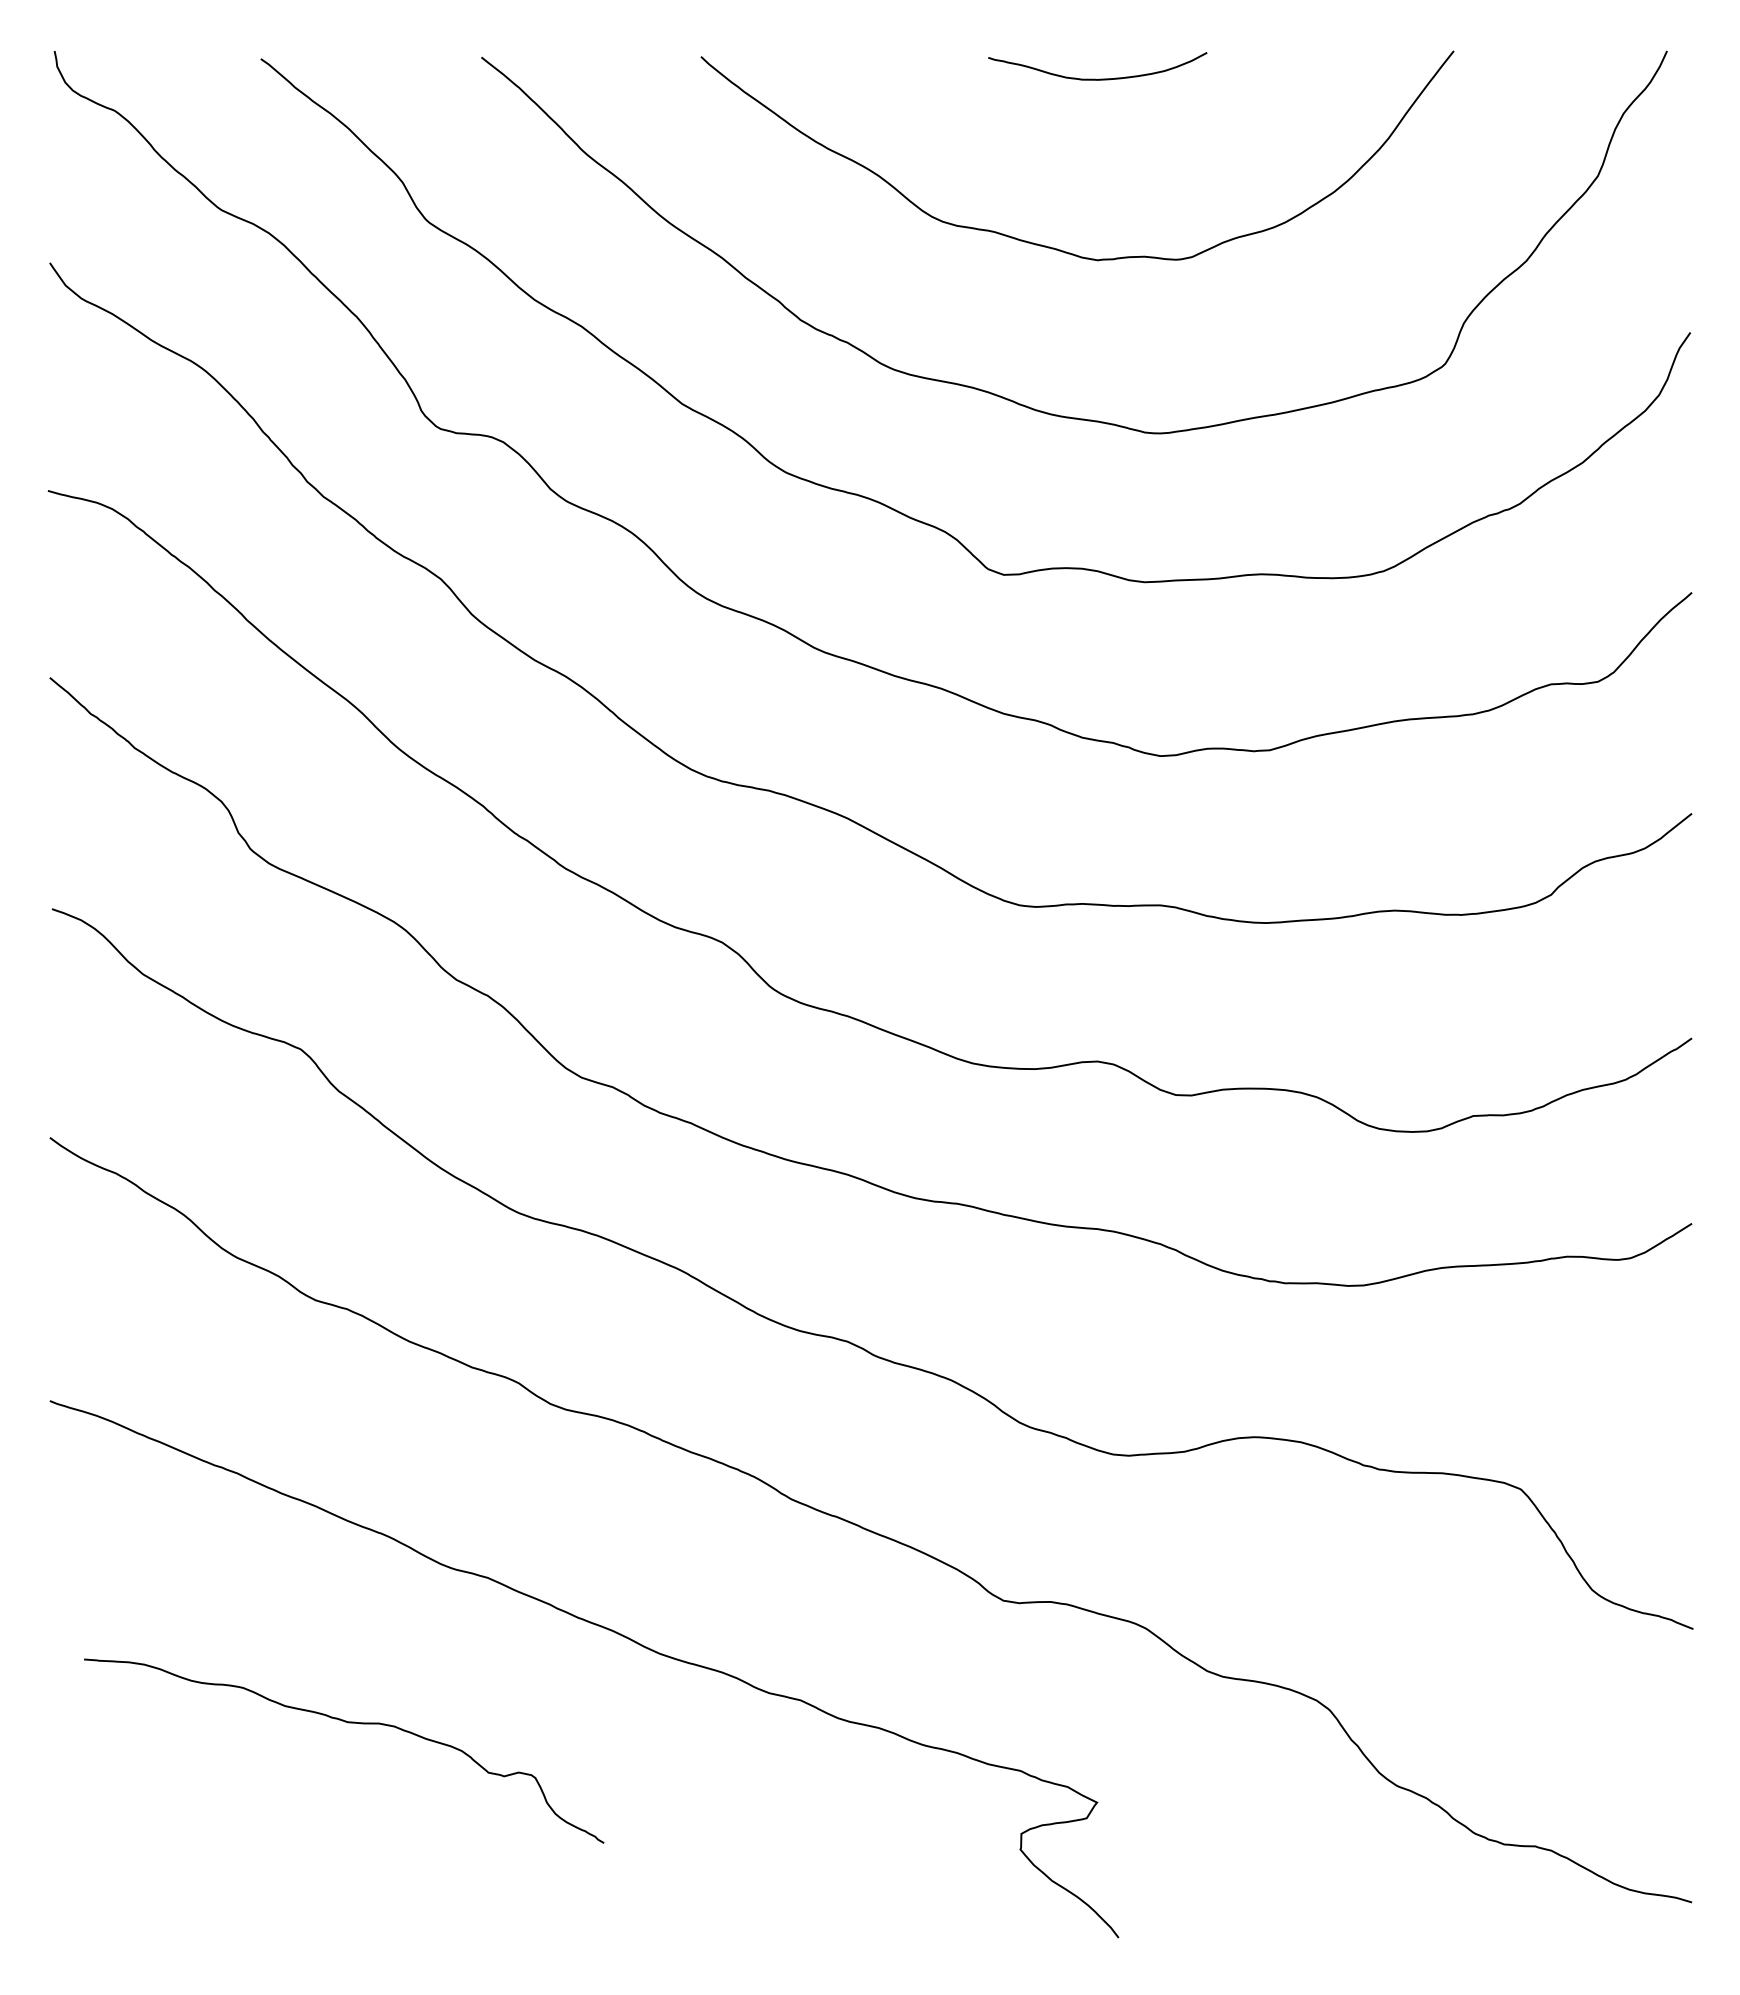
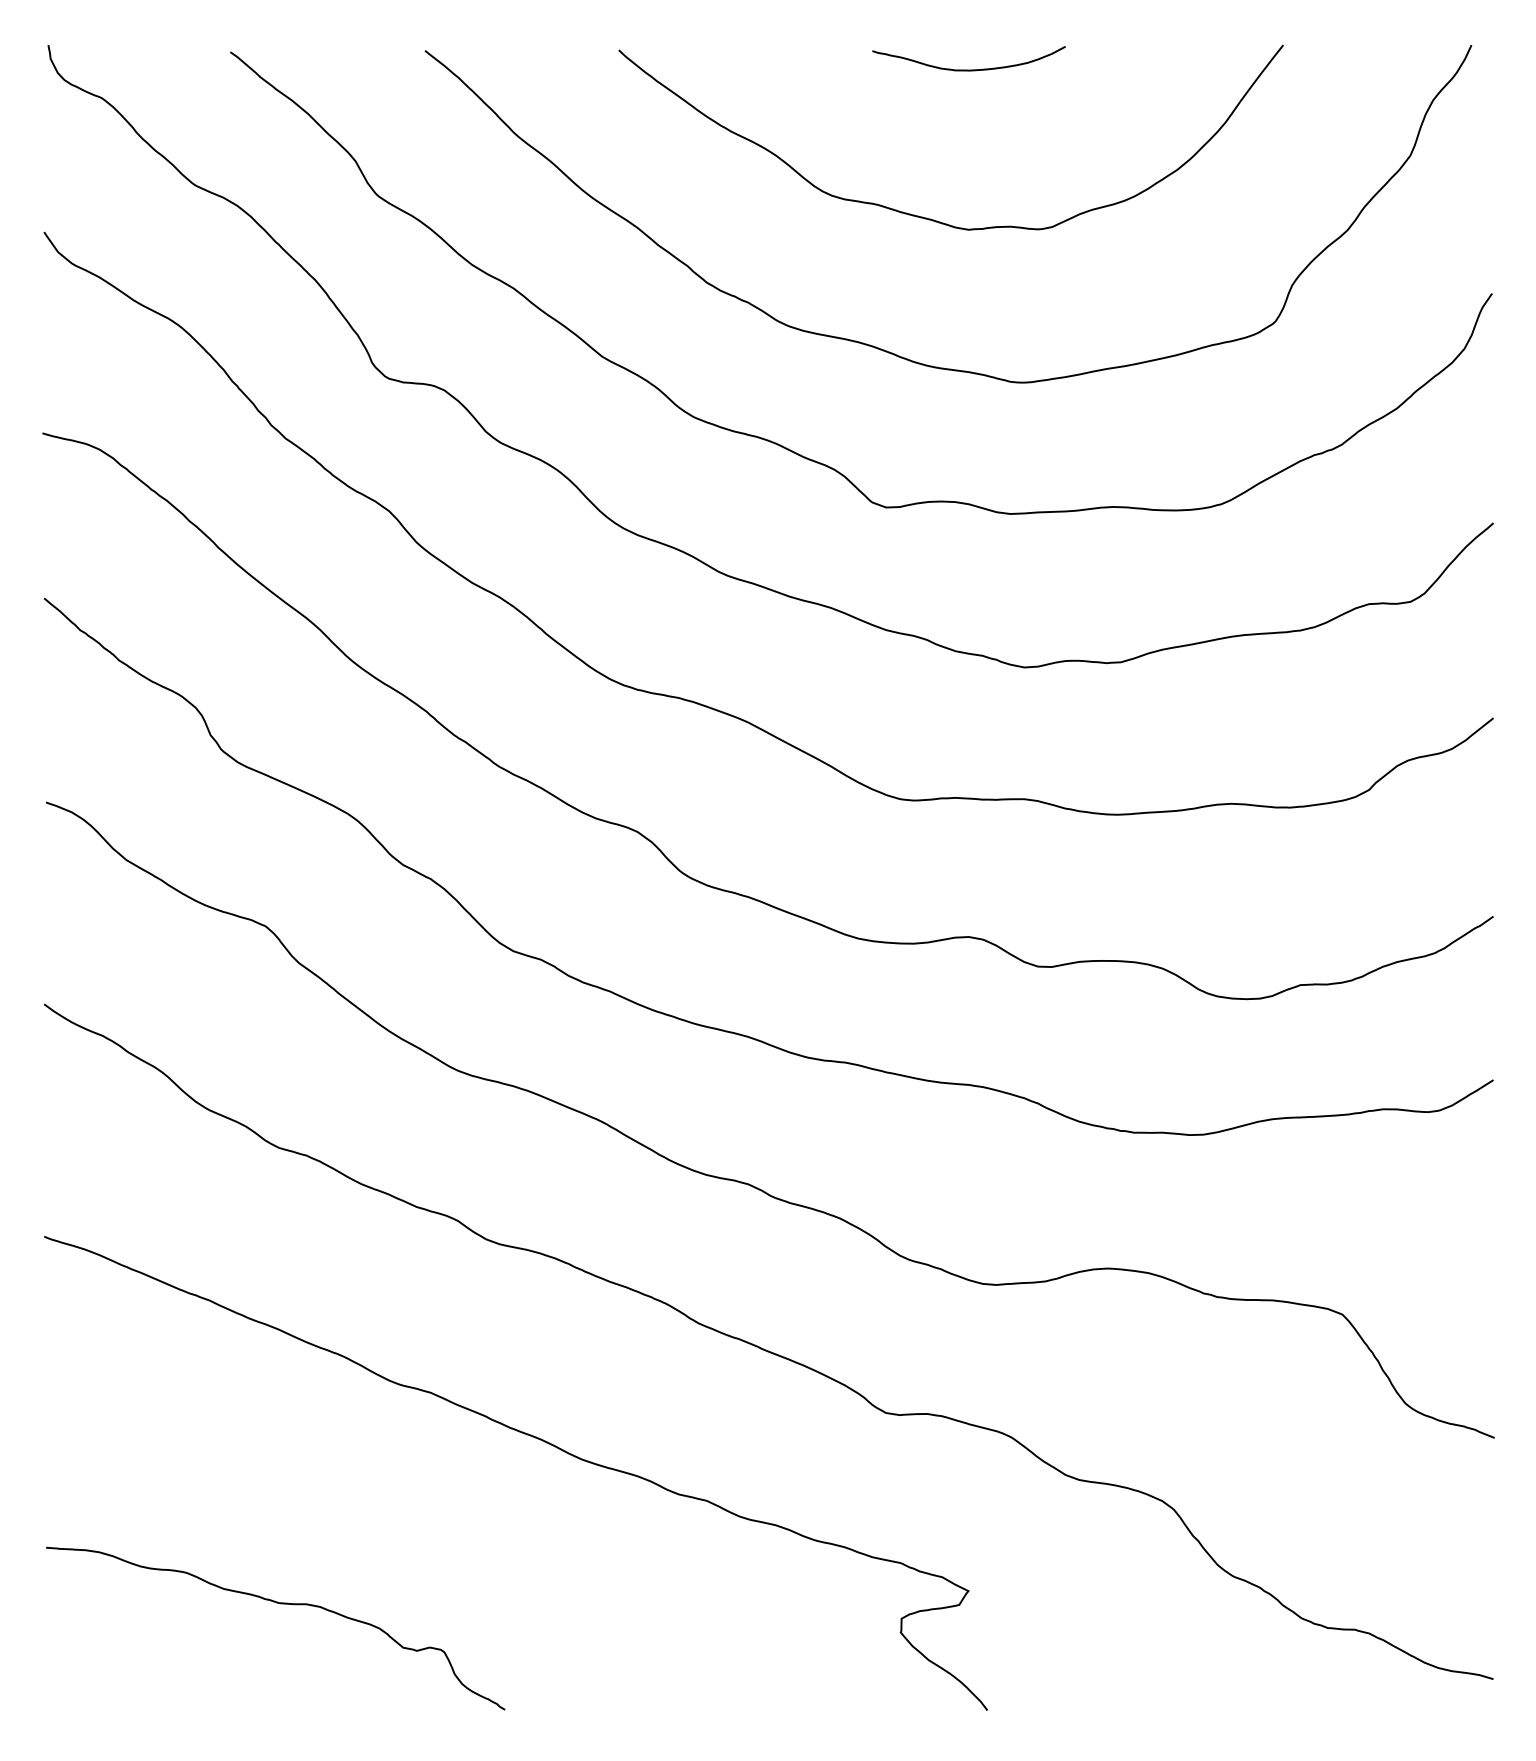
curve: (348, 1723) -> (279, 1604), moved

